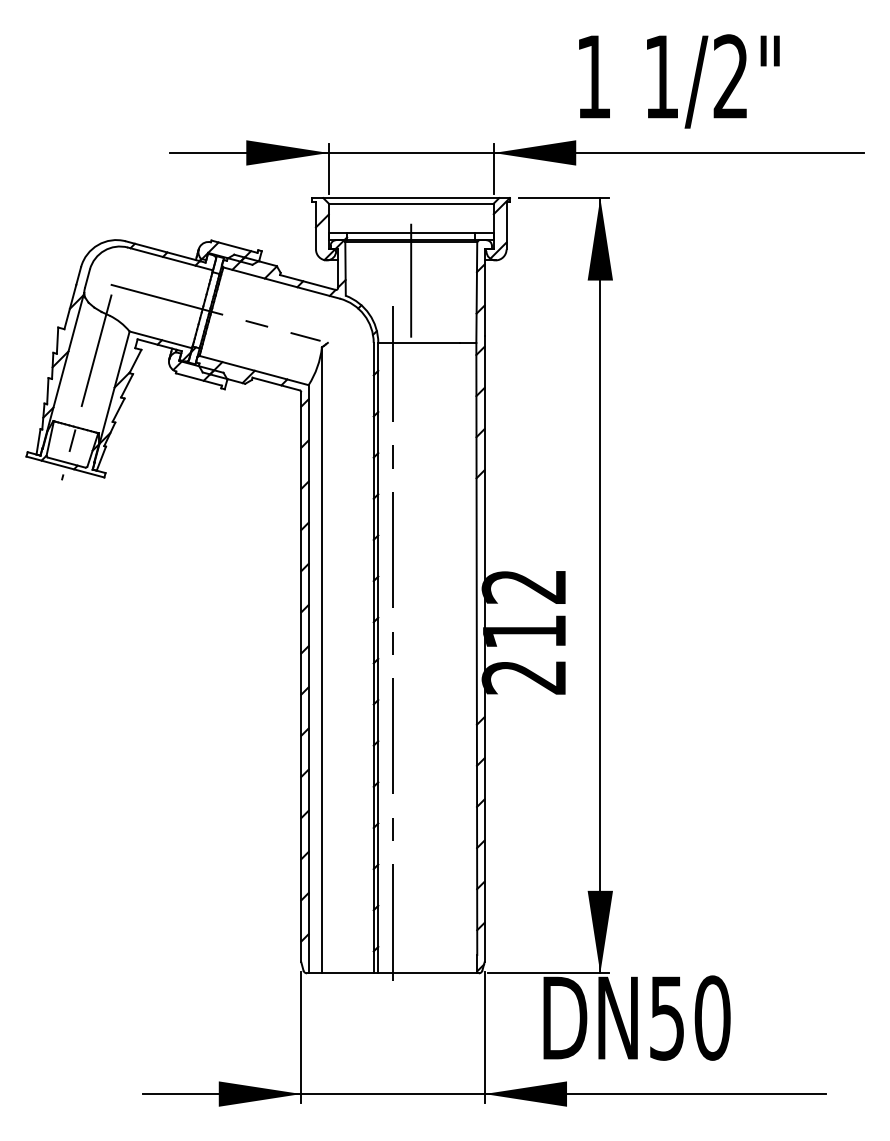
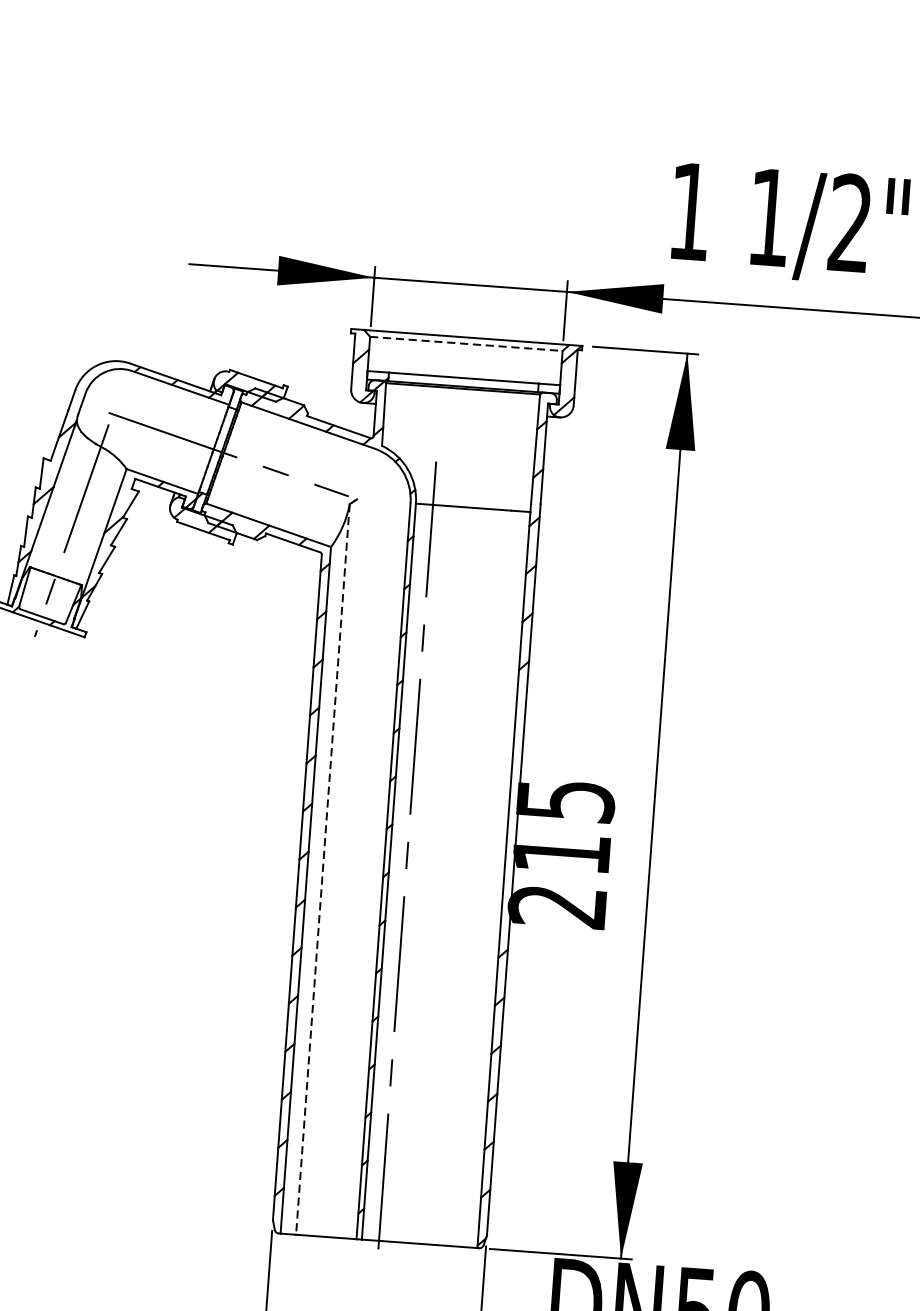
line: (411, 203) -> (466, 343), solid -> dashed
line: (411, 280) -> (460, 433), removed
text: (524, 586) -> (565, 800), 212 -> 215
line: (321, 660) -> (322, 869), solid -> dashed

